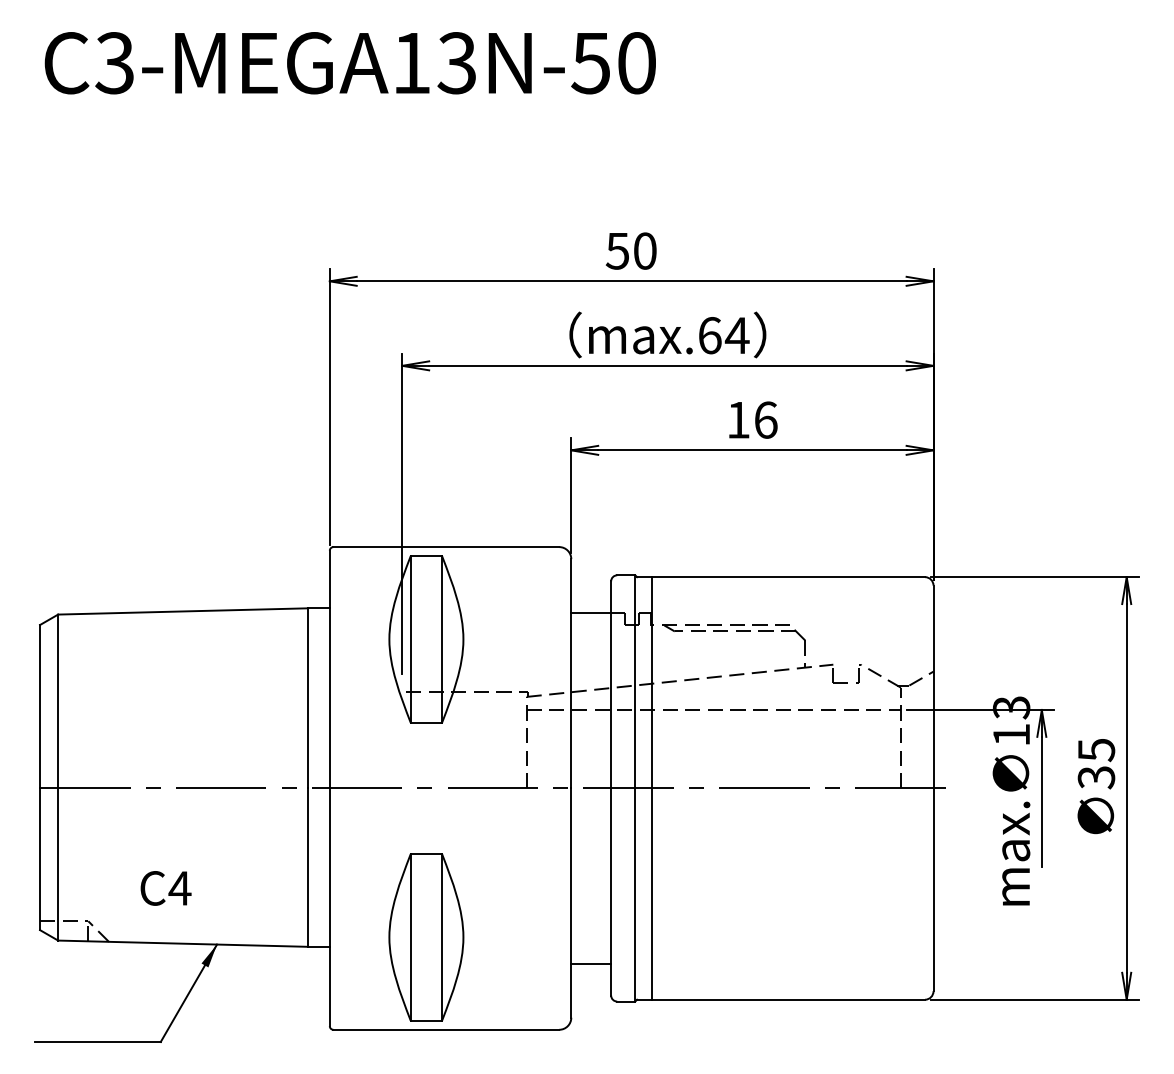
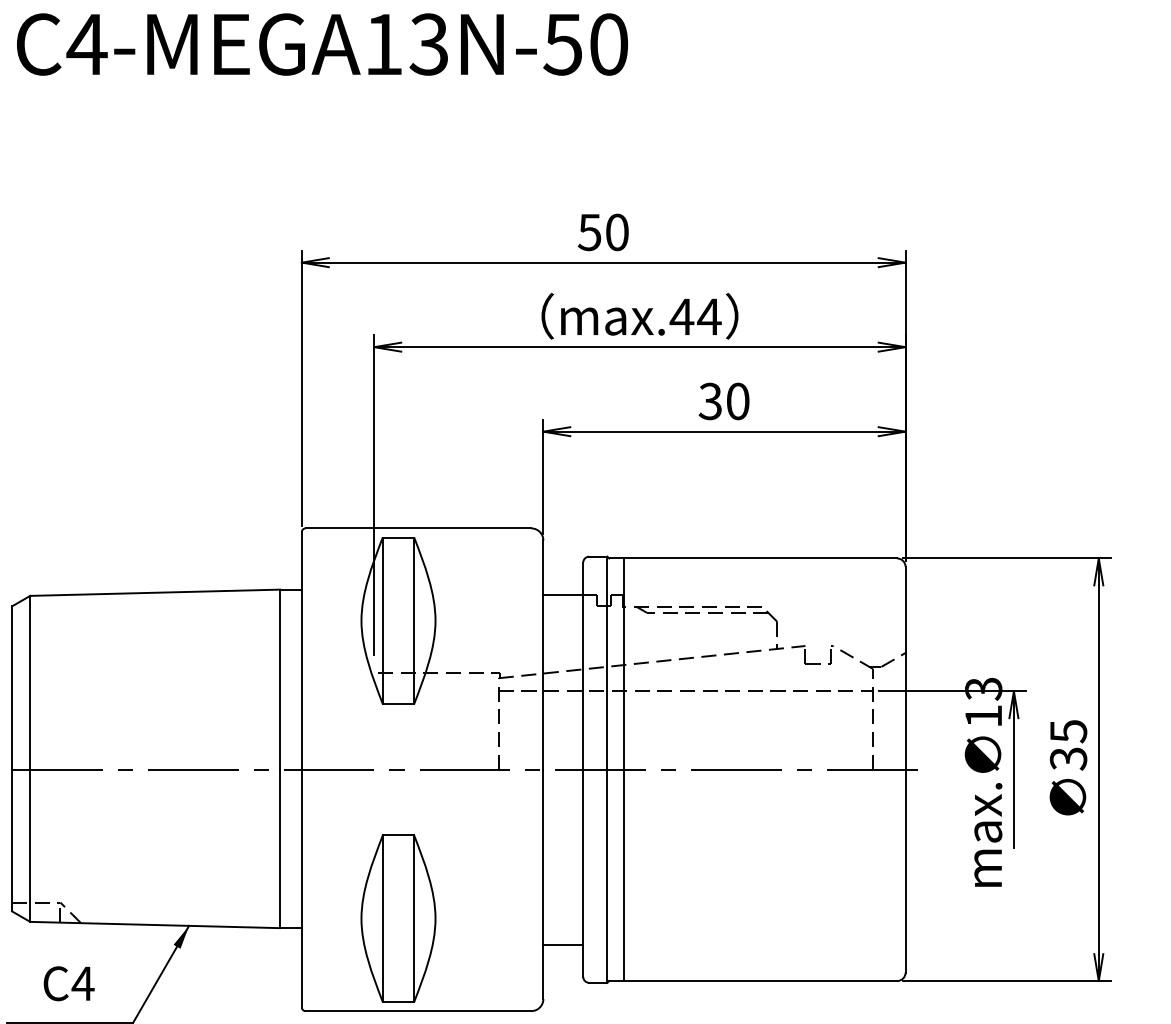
text: (114, 63) -> (86, 44), C3-MEGA13N-50 -> C4-MEGA13N-50
text: (709, 335) -> (681, 316), max.64 -> max.44
text: (751, 419) -> (723, 400), 16 -> 30
text: (165, 888) -> (68, 983), moved

